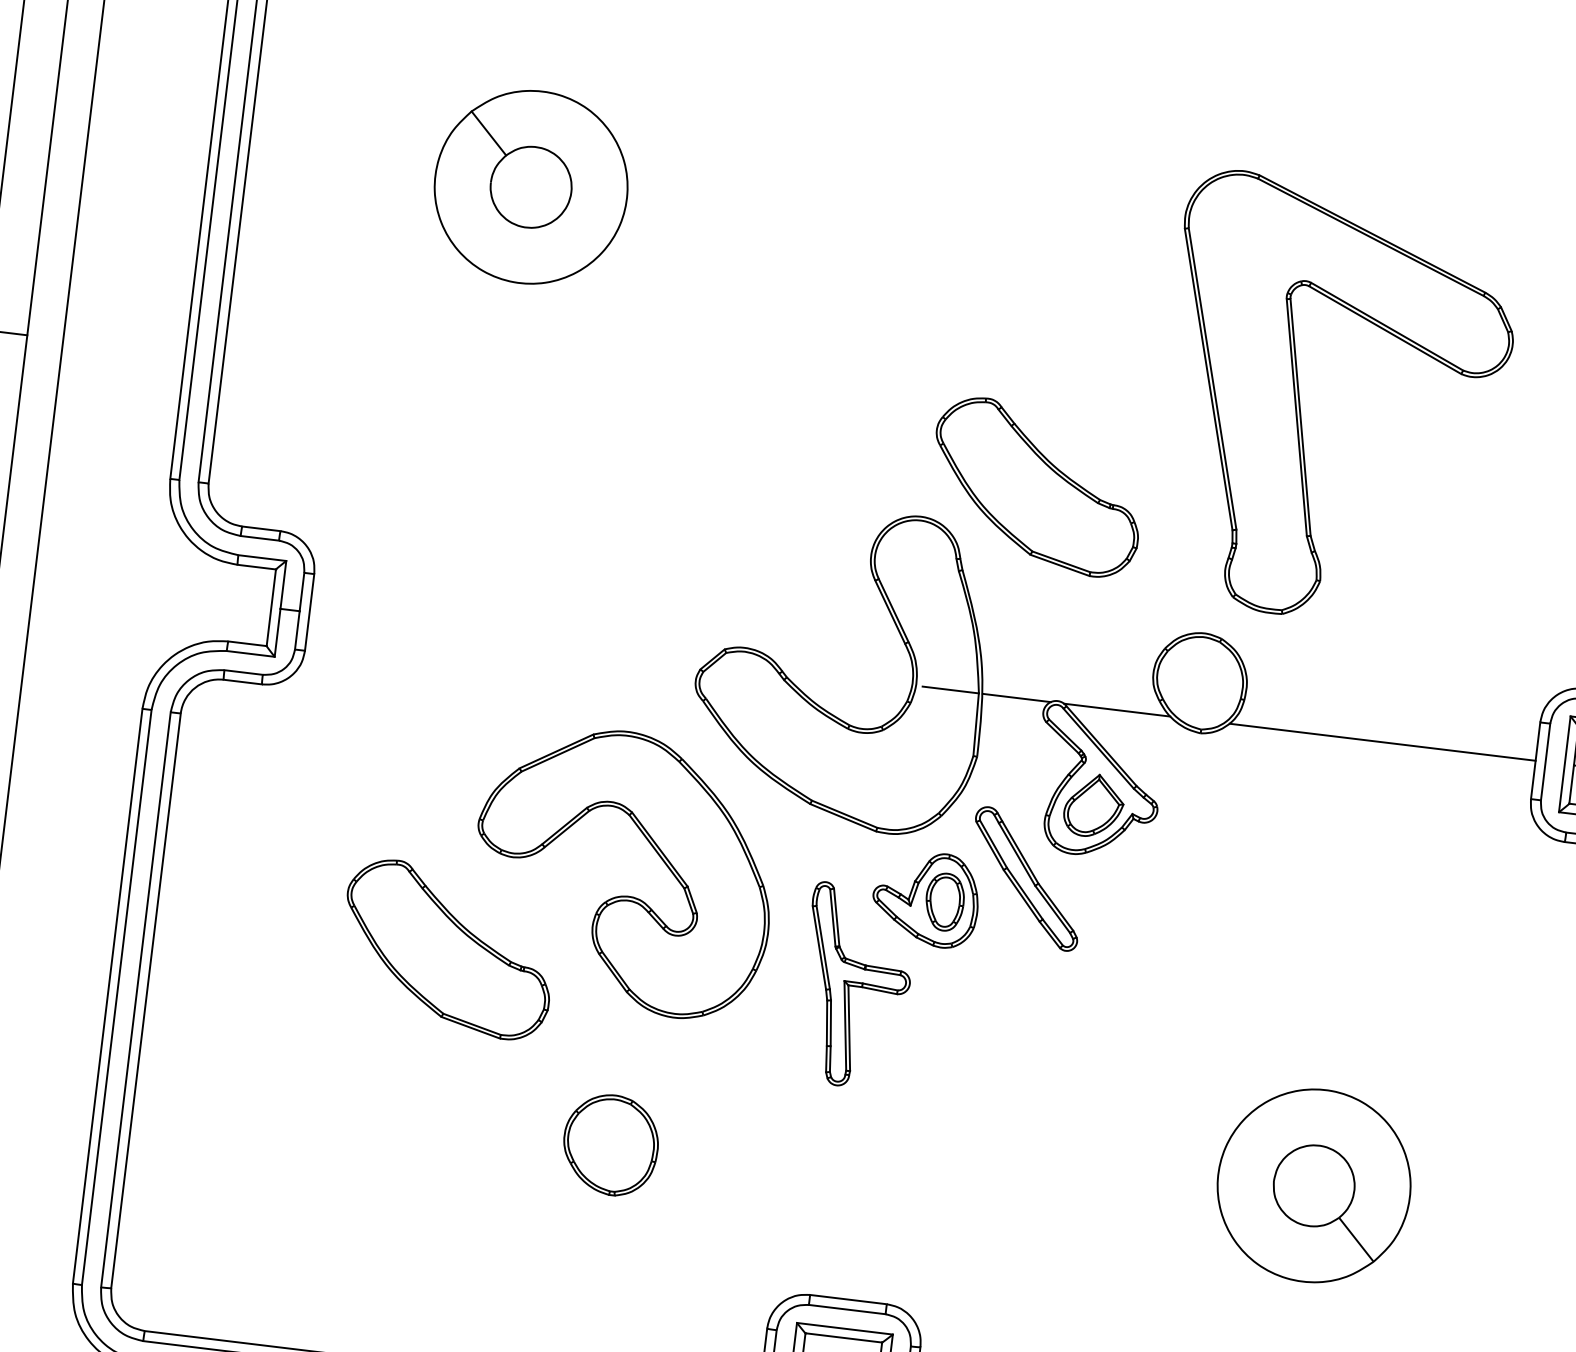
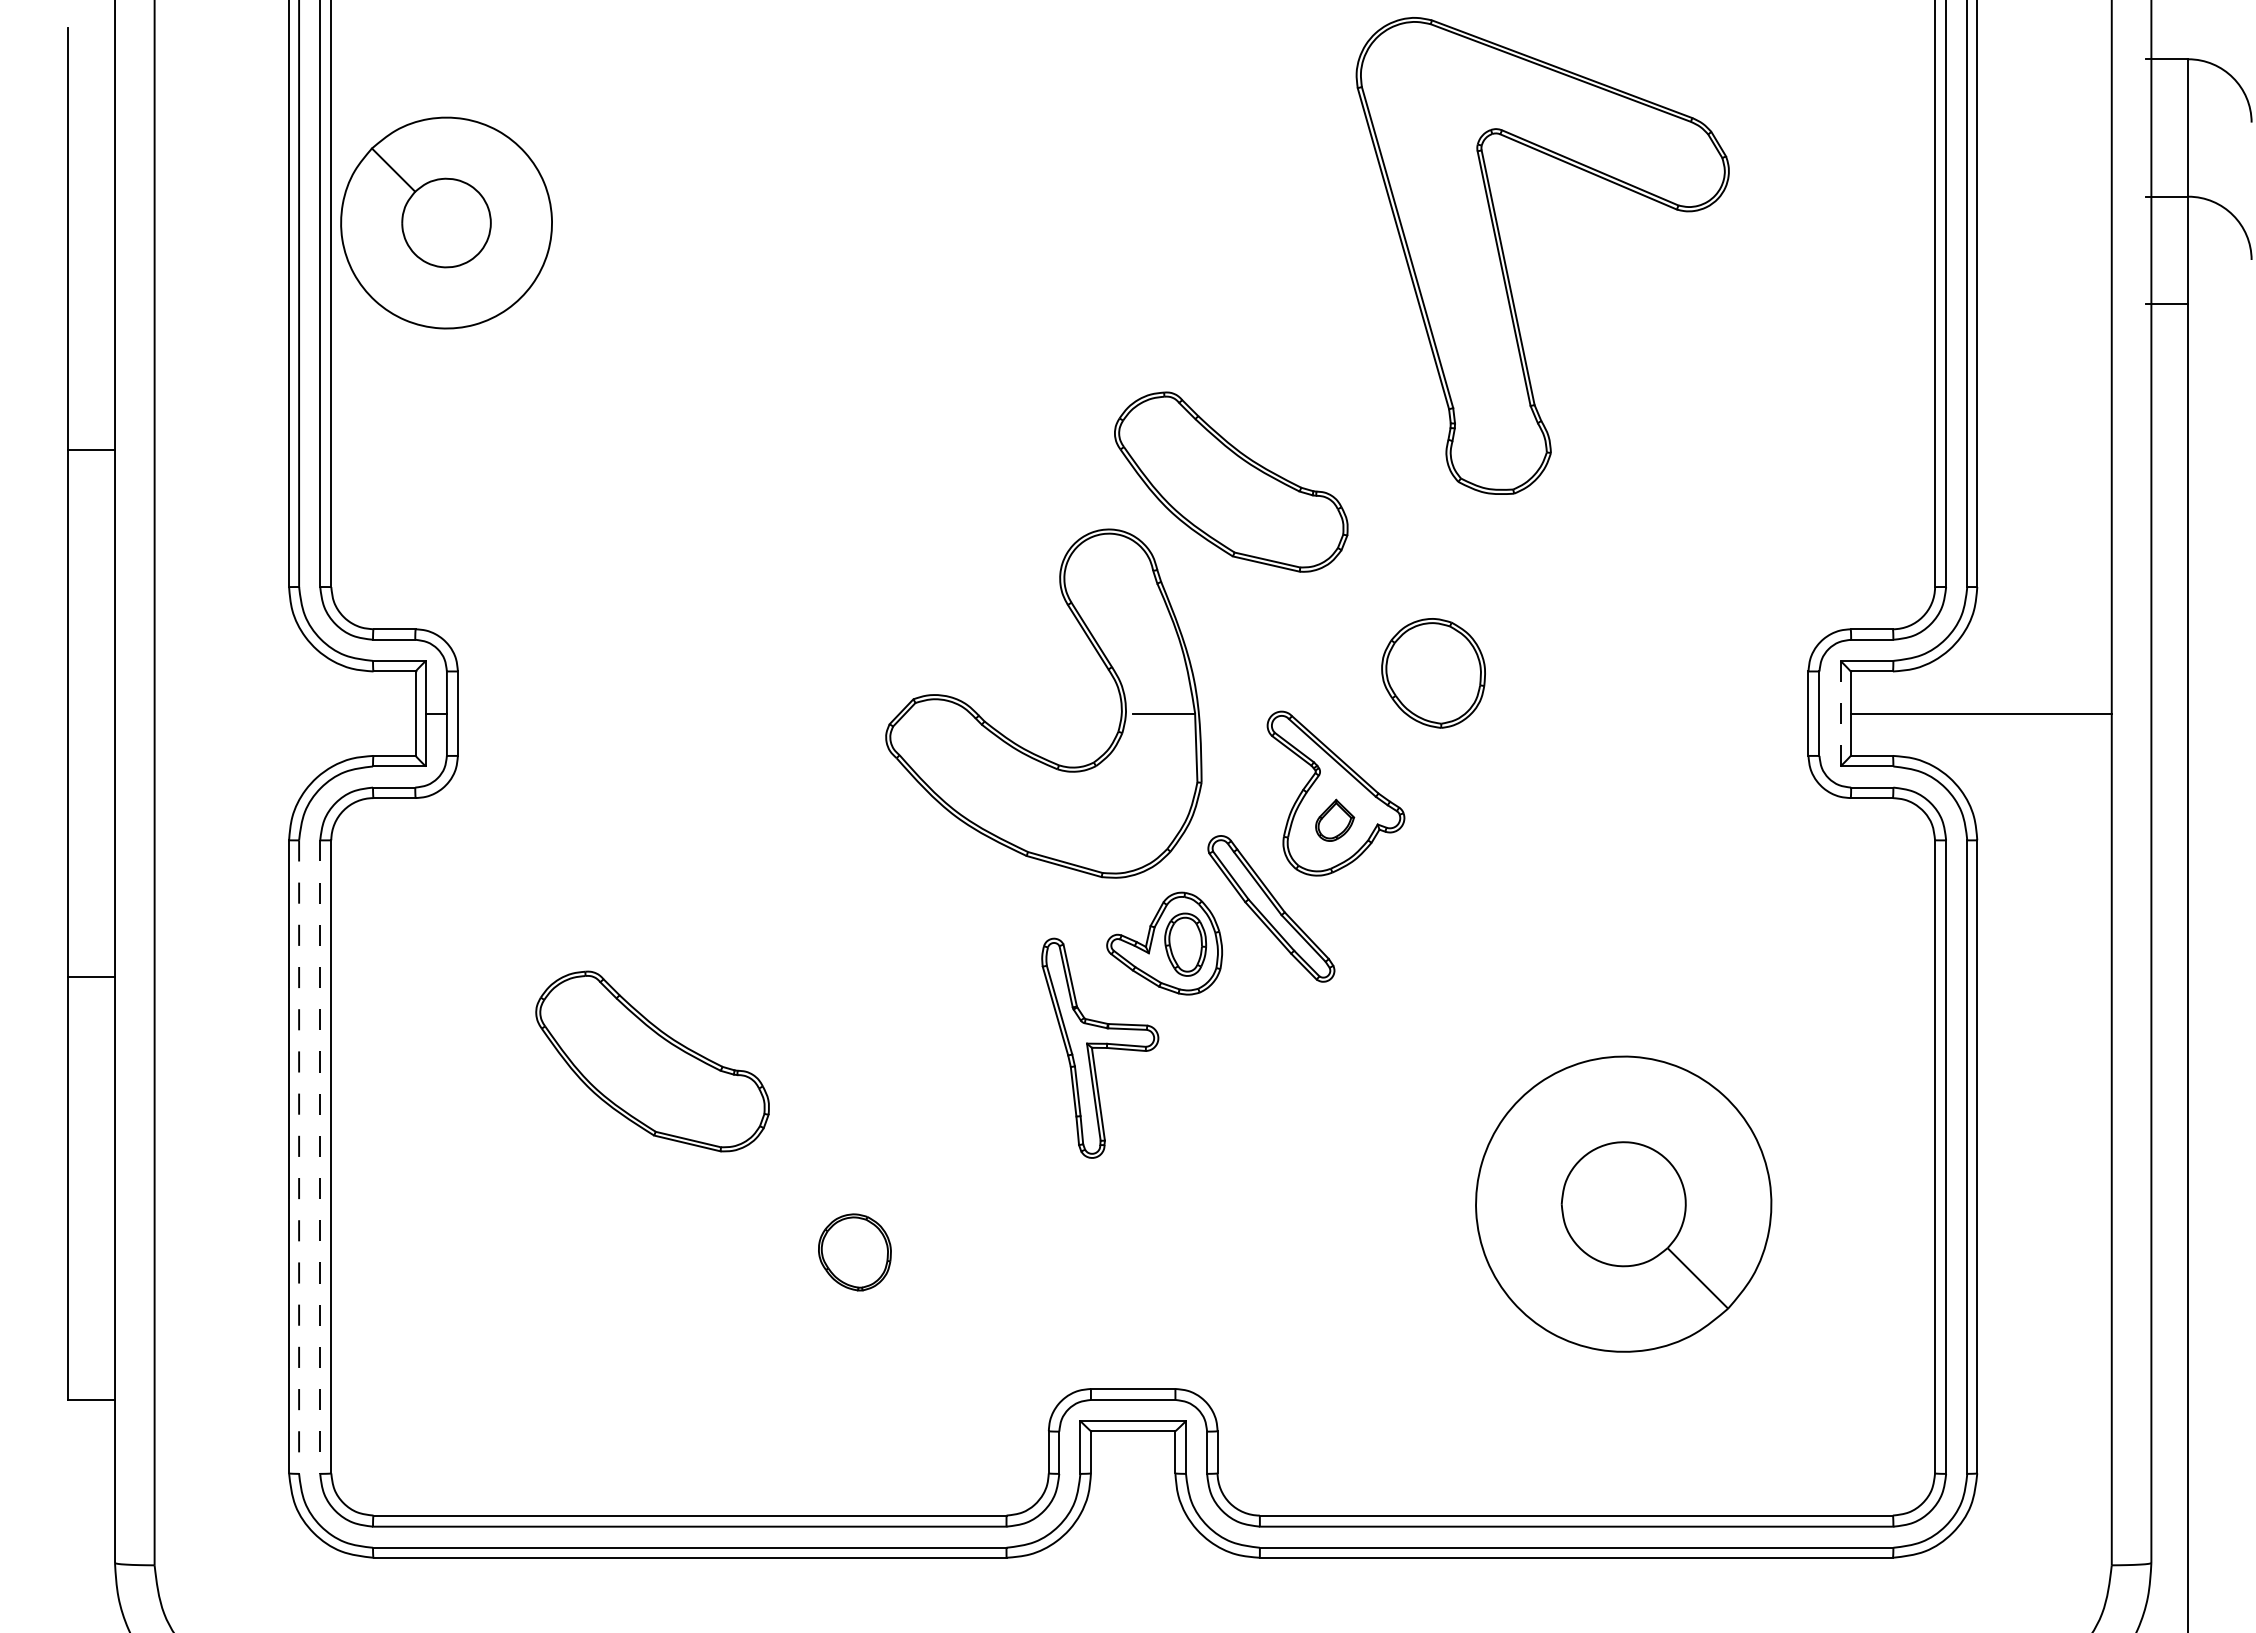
part: (531, 186) -> (446, 222), moved
part: (1300, 404) -> (1506, 263), moved
line: (1016, 697) -> (1236, 713), removed
line: (1117, 709) -> (1347, 713), removed
line: (1382, 742) -> (1639, 713), removed
line: (1564, 764) -> (1840, 713), solid -> dashed
part: (1093, 805) -> (1334, 820), size x0.6
part: (625, 895) -> (837, 979), removed
line: (117, 997) -> (299, 1157), solid -> dashed
line: (136, 1000) -> (320, 1157), solid -> dashed
part: (610, 1145) -> (854, 1252), size x0.7
part: (1313, 1186) -> (1623, 1204), size x1.4

